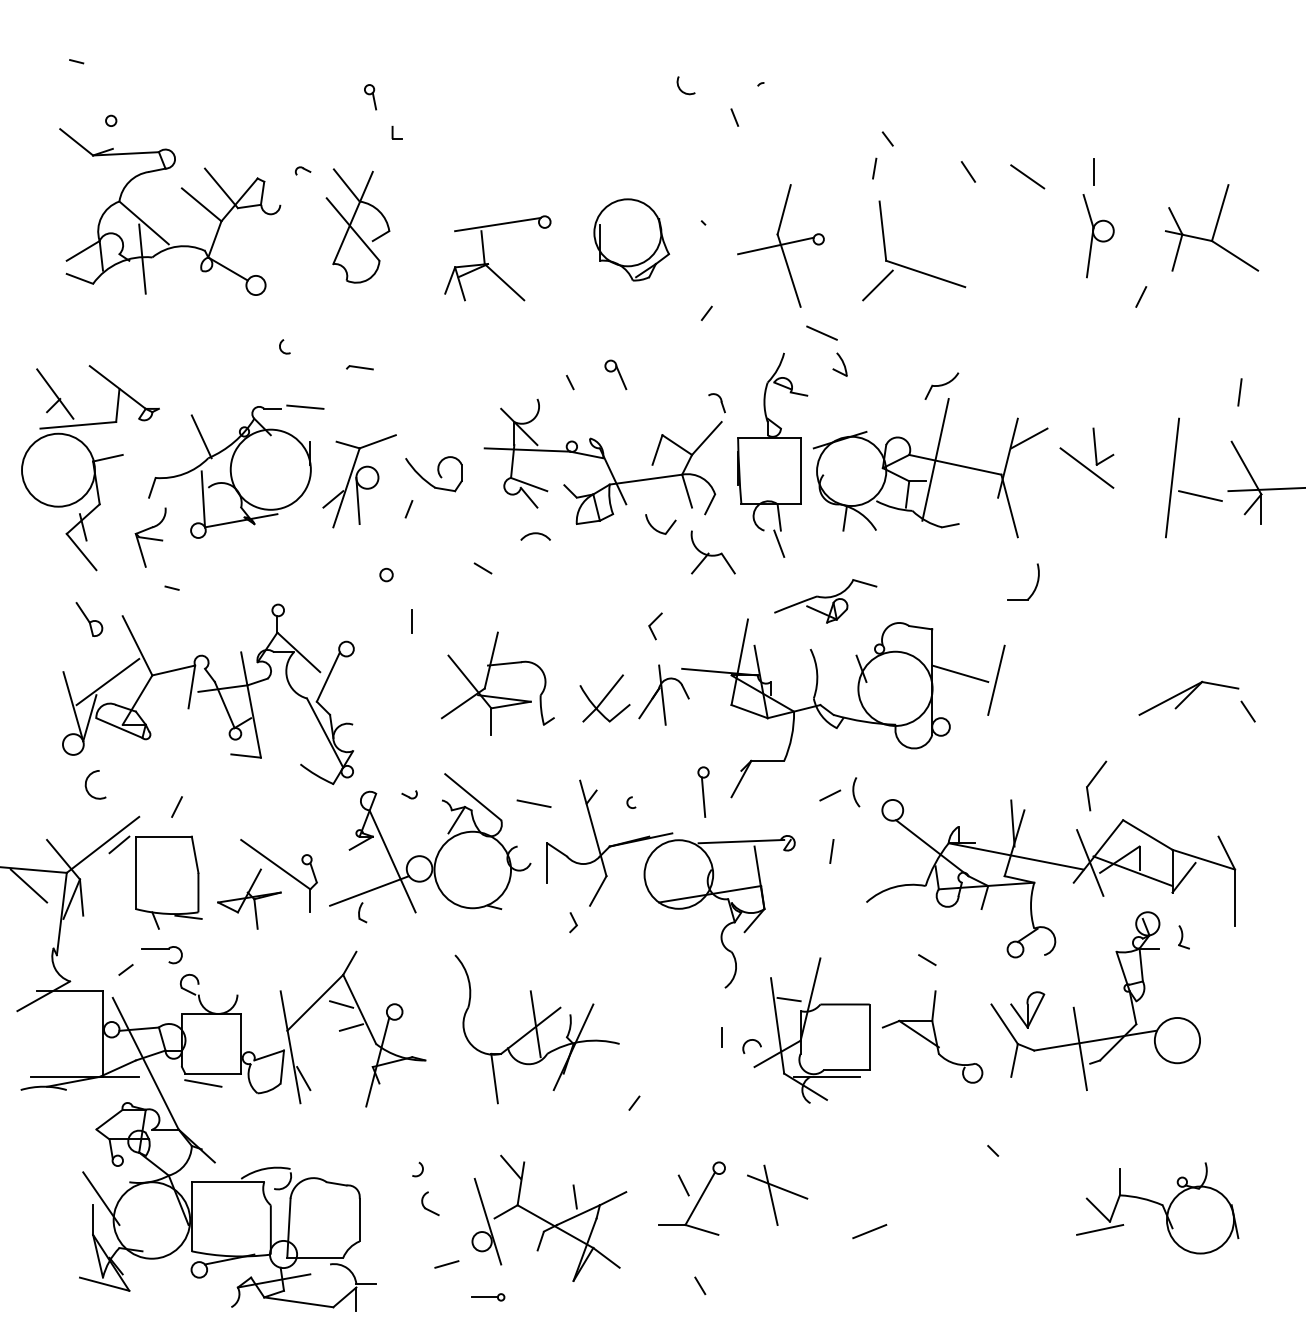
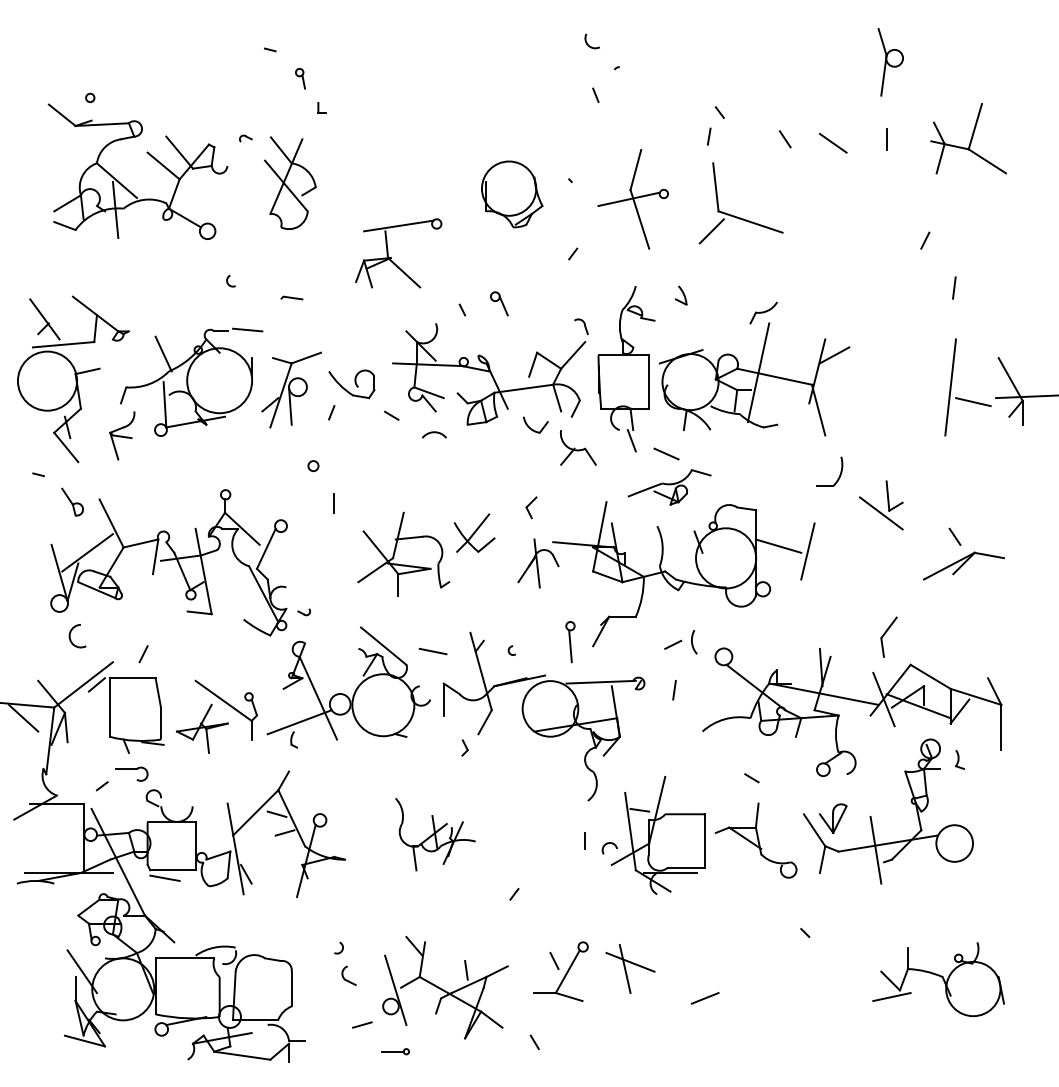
line: (76, 61) -> (270, 49), moved
arc: (680, 87) -> (587, 42), moved
part: (1211, 227) -> (968, 138), moved
part: (1098, 236) -> (890, 62), moved
part: (488, 263) -> (391, 257), moved
line: (821, 332) -> (666, 453), moved
line: (1240, 391) -> (954, 287), moved
part: (1085, 458) -> (880, 505), moved
line: (482, 568) -> (391, 415), moved
line: (171, 587) -> (38, 474), moved
part: (604, 697) -> (474, 532), moved
line: (1247, 711) -> (954, 536), moved
part: (408, 795) -> (303, 612), moved
part: (537, 1029) -> (435, 834), size x0.6
line: (699, 1286) -> (534, 1042), moved

